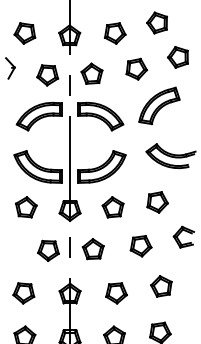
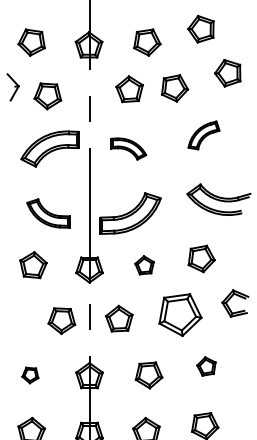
part: (91, 73) -> (129, 89), moved
part: (47, 75) -> (47, 96), moved
part: (159, 106) -> (203, 135), size x0.6
part: (100, 116) -> (128, 148), size x0.6
part: (38, 166) -> (48, 213), size x0.7
part: (112, 207) -> (144, 265), size x0.7
part: (141, 245) -> (180, 314), size x1.6
part: (161, 286) -> (206, 366), size x0.7
part: (23, 293) -> (30, 375), size x0.6

